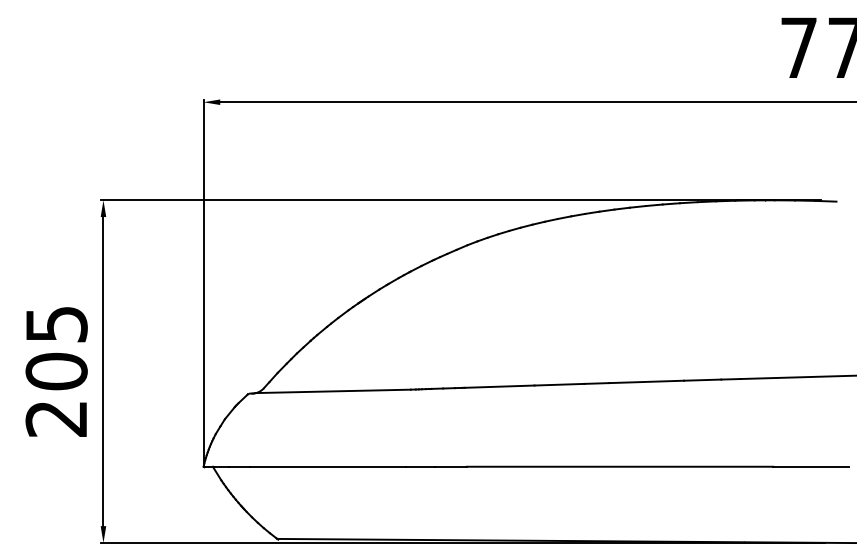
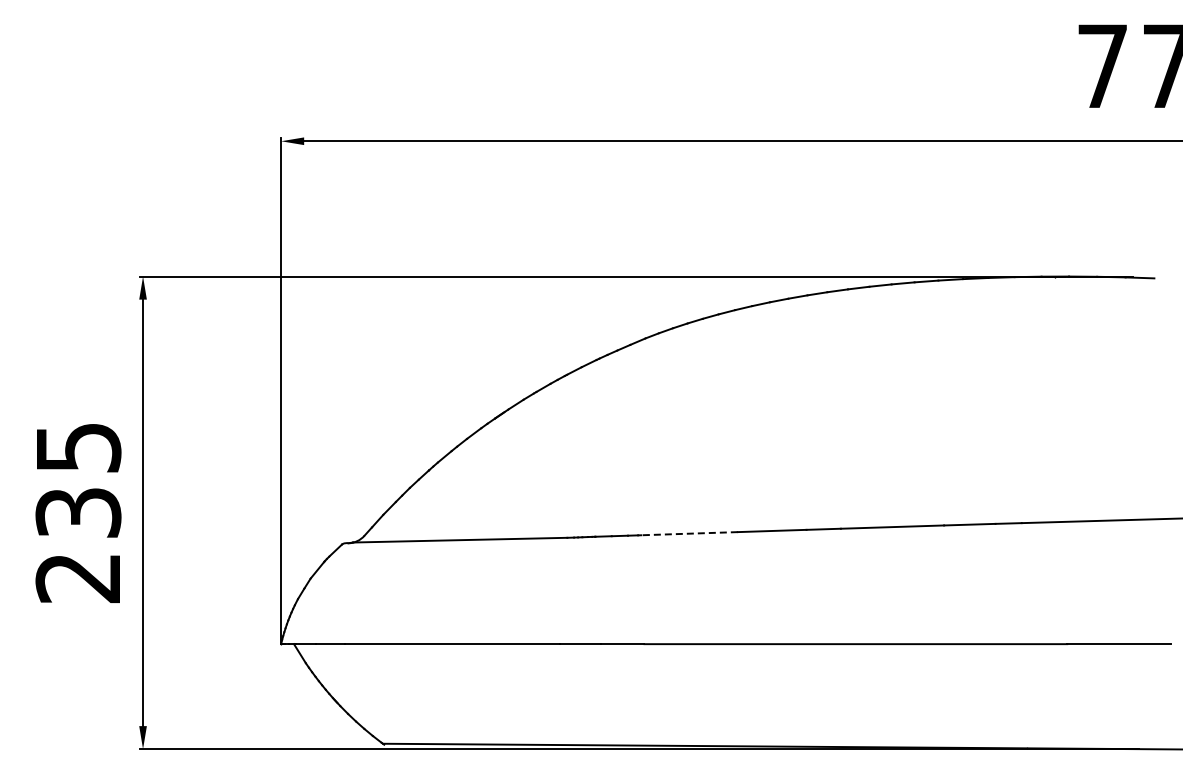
text: (56, 371) -> (78, 512), 205 -> 235
line: (499, 386) -> (689, 533), solid -> dashed

